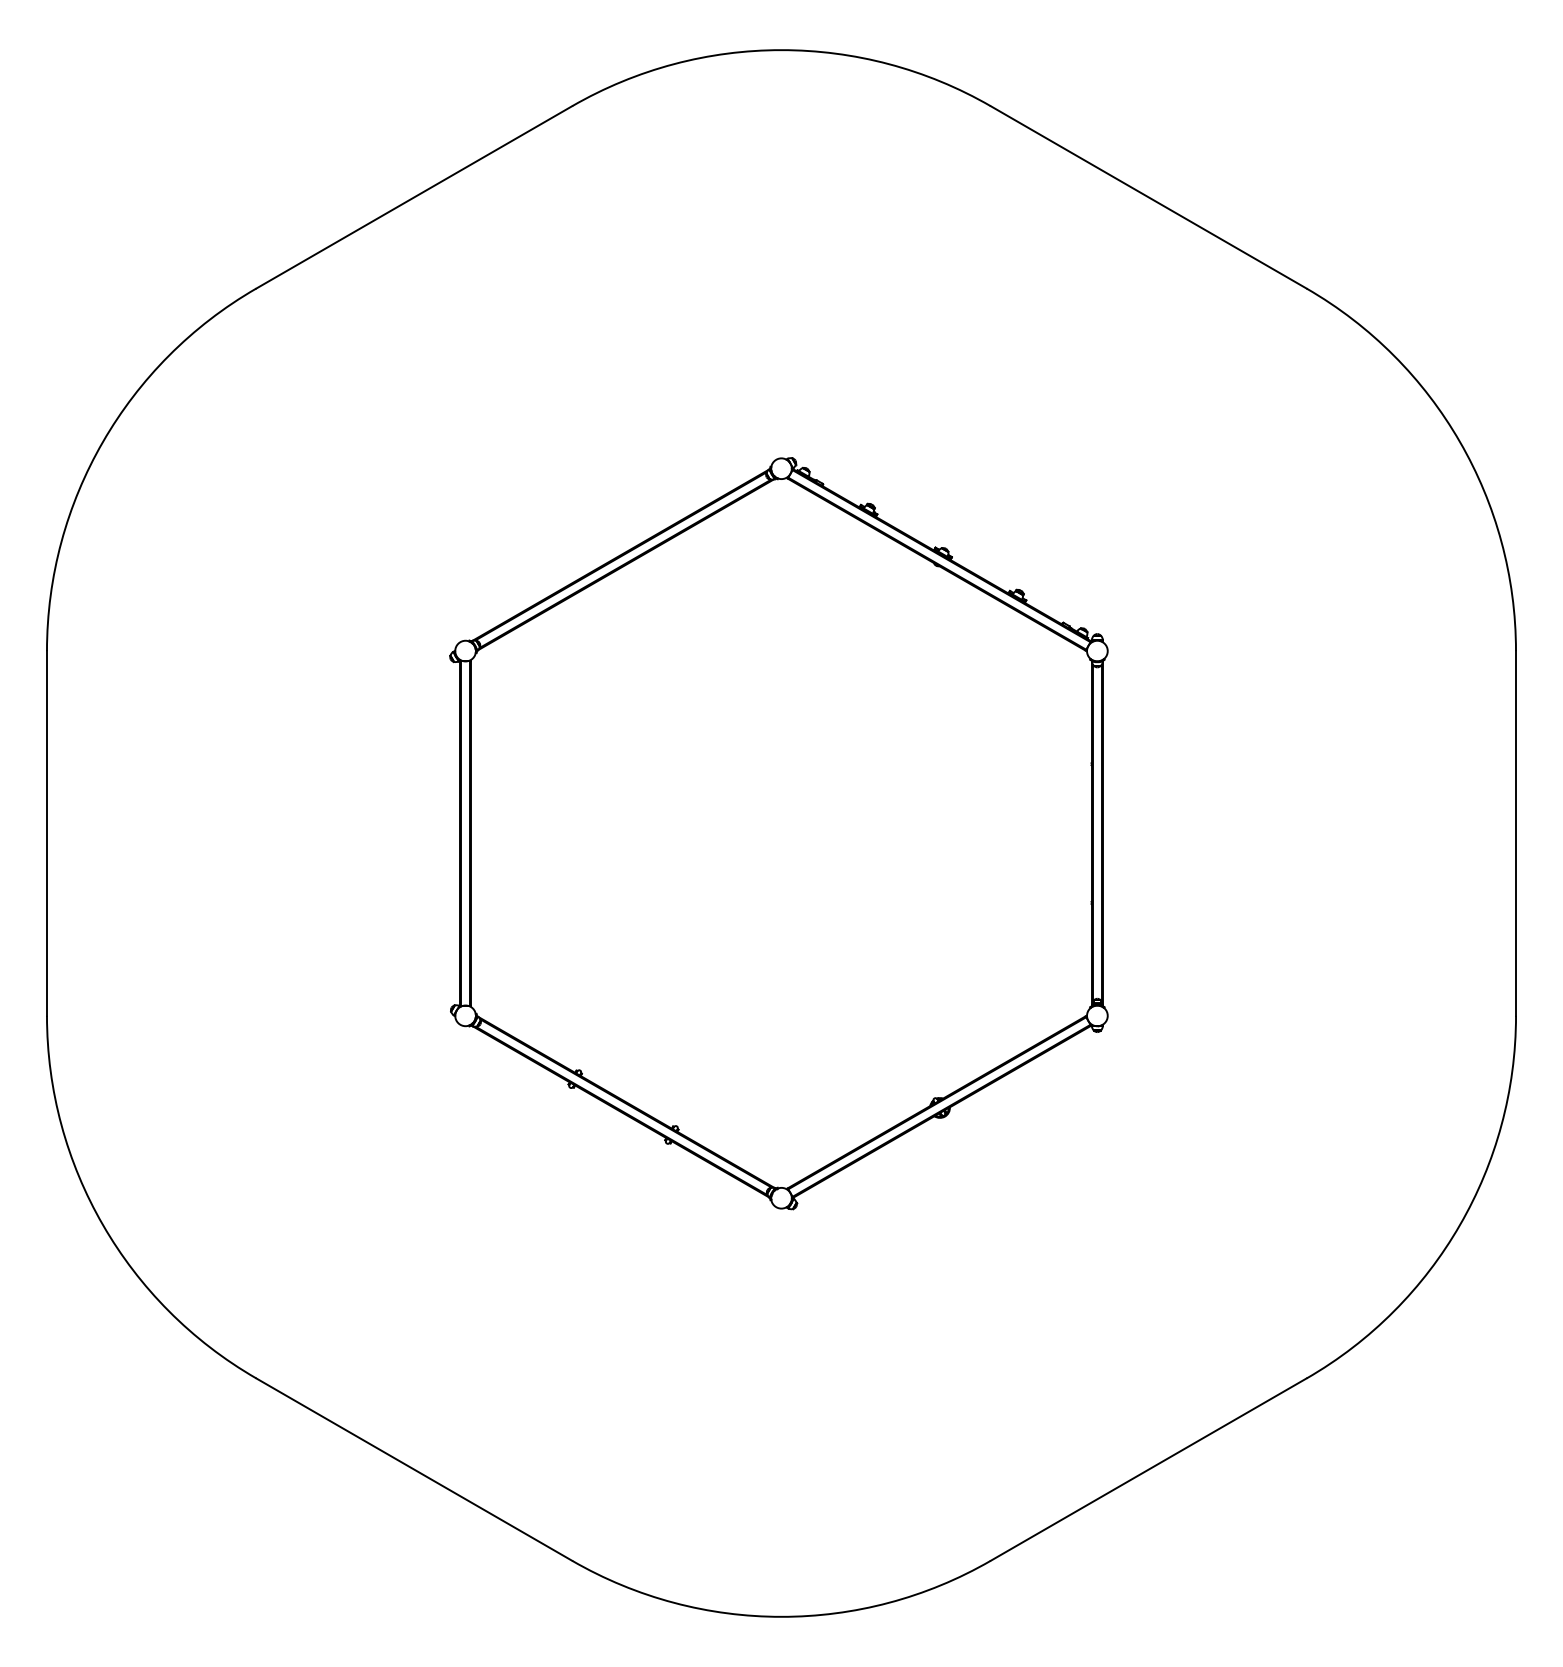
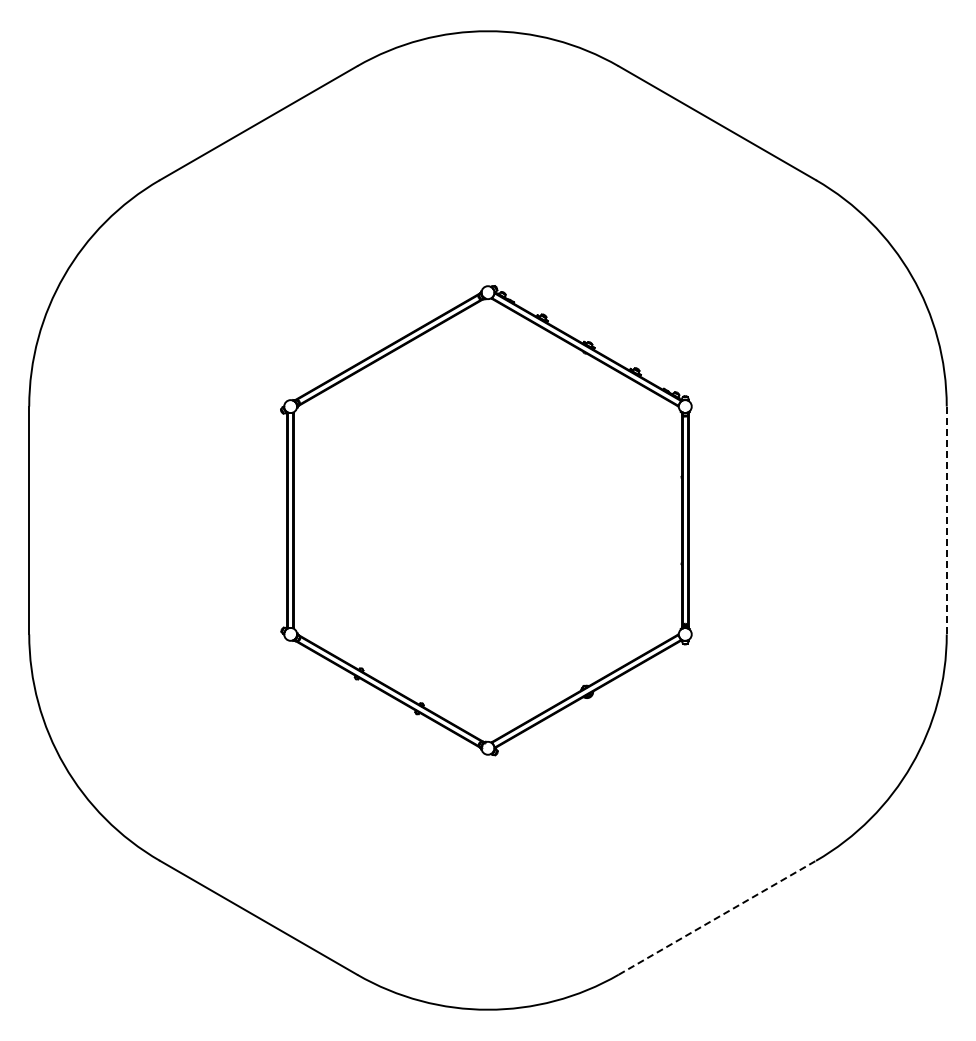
line: (1515, 833) -> (946, 520), solid -> dashed
line: (1148, 1469) -> (717, 917), solid -> dashed

